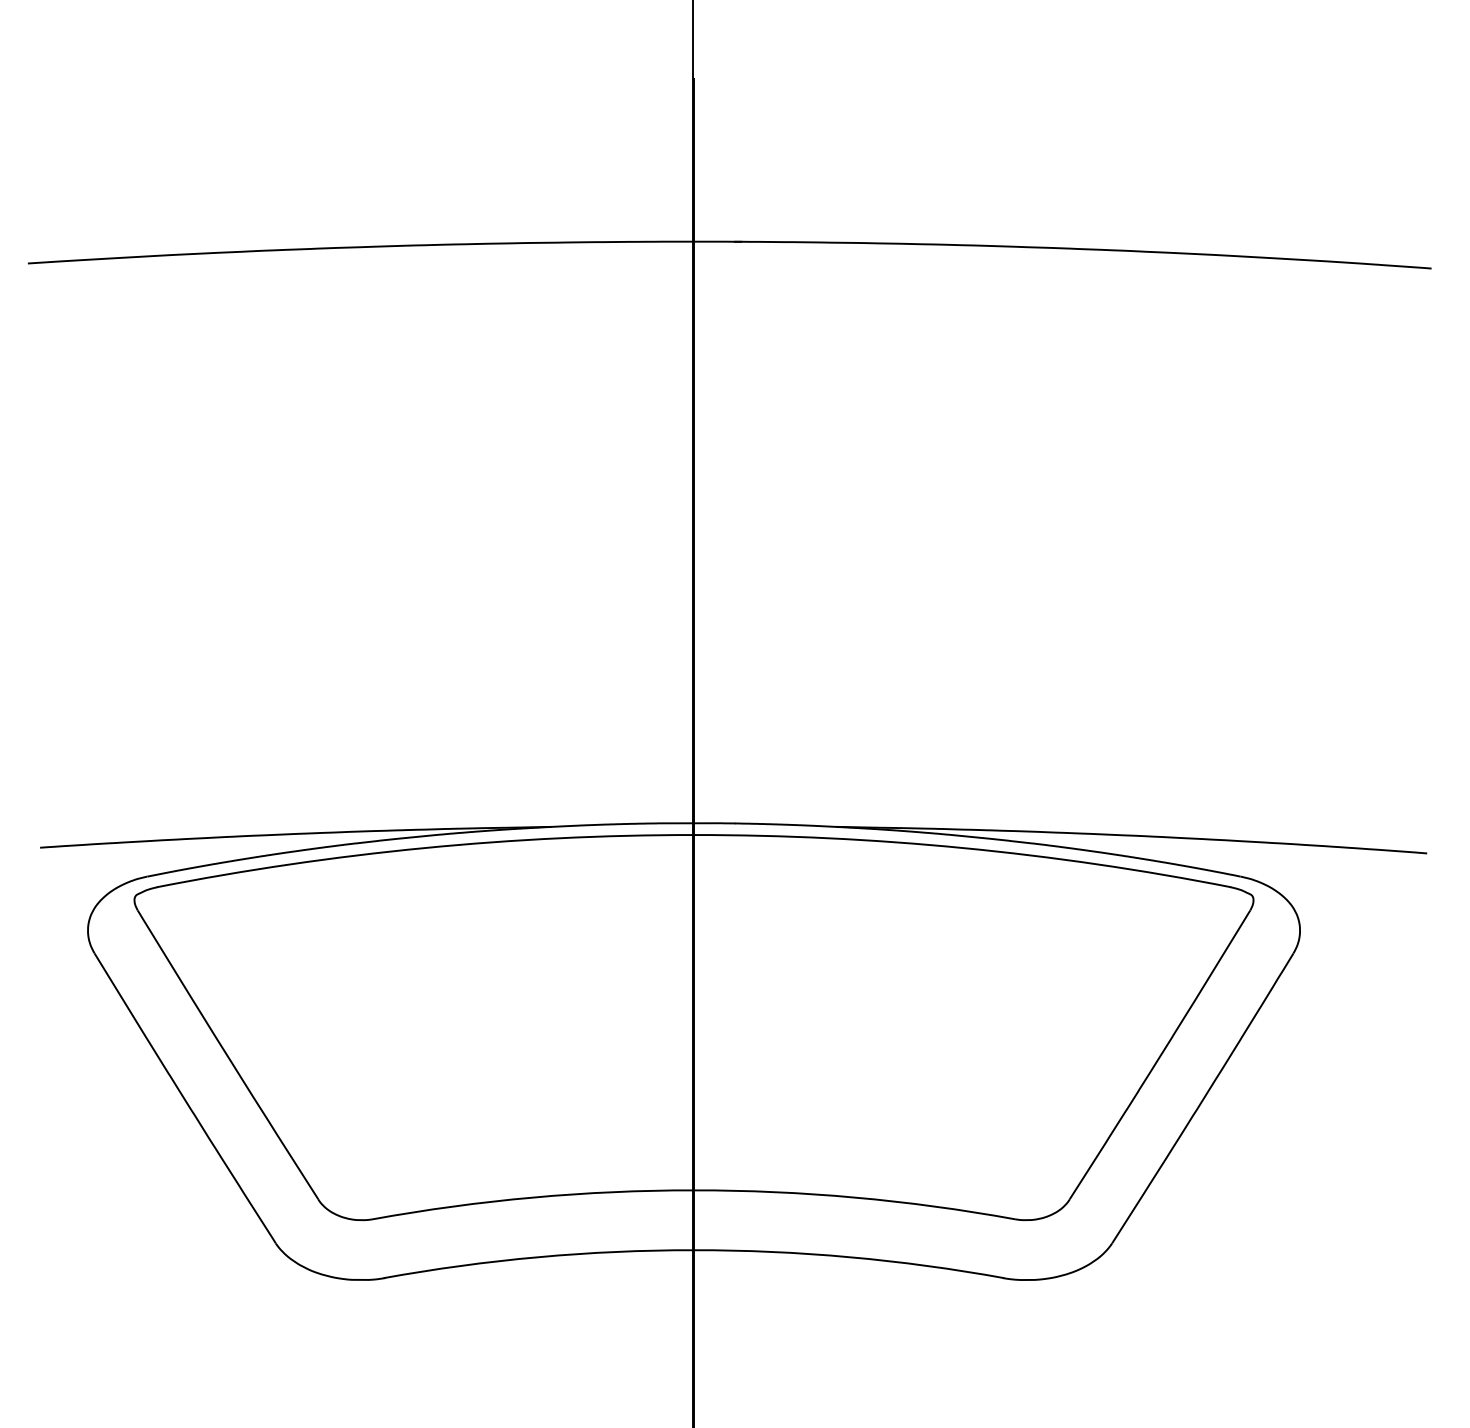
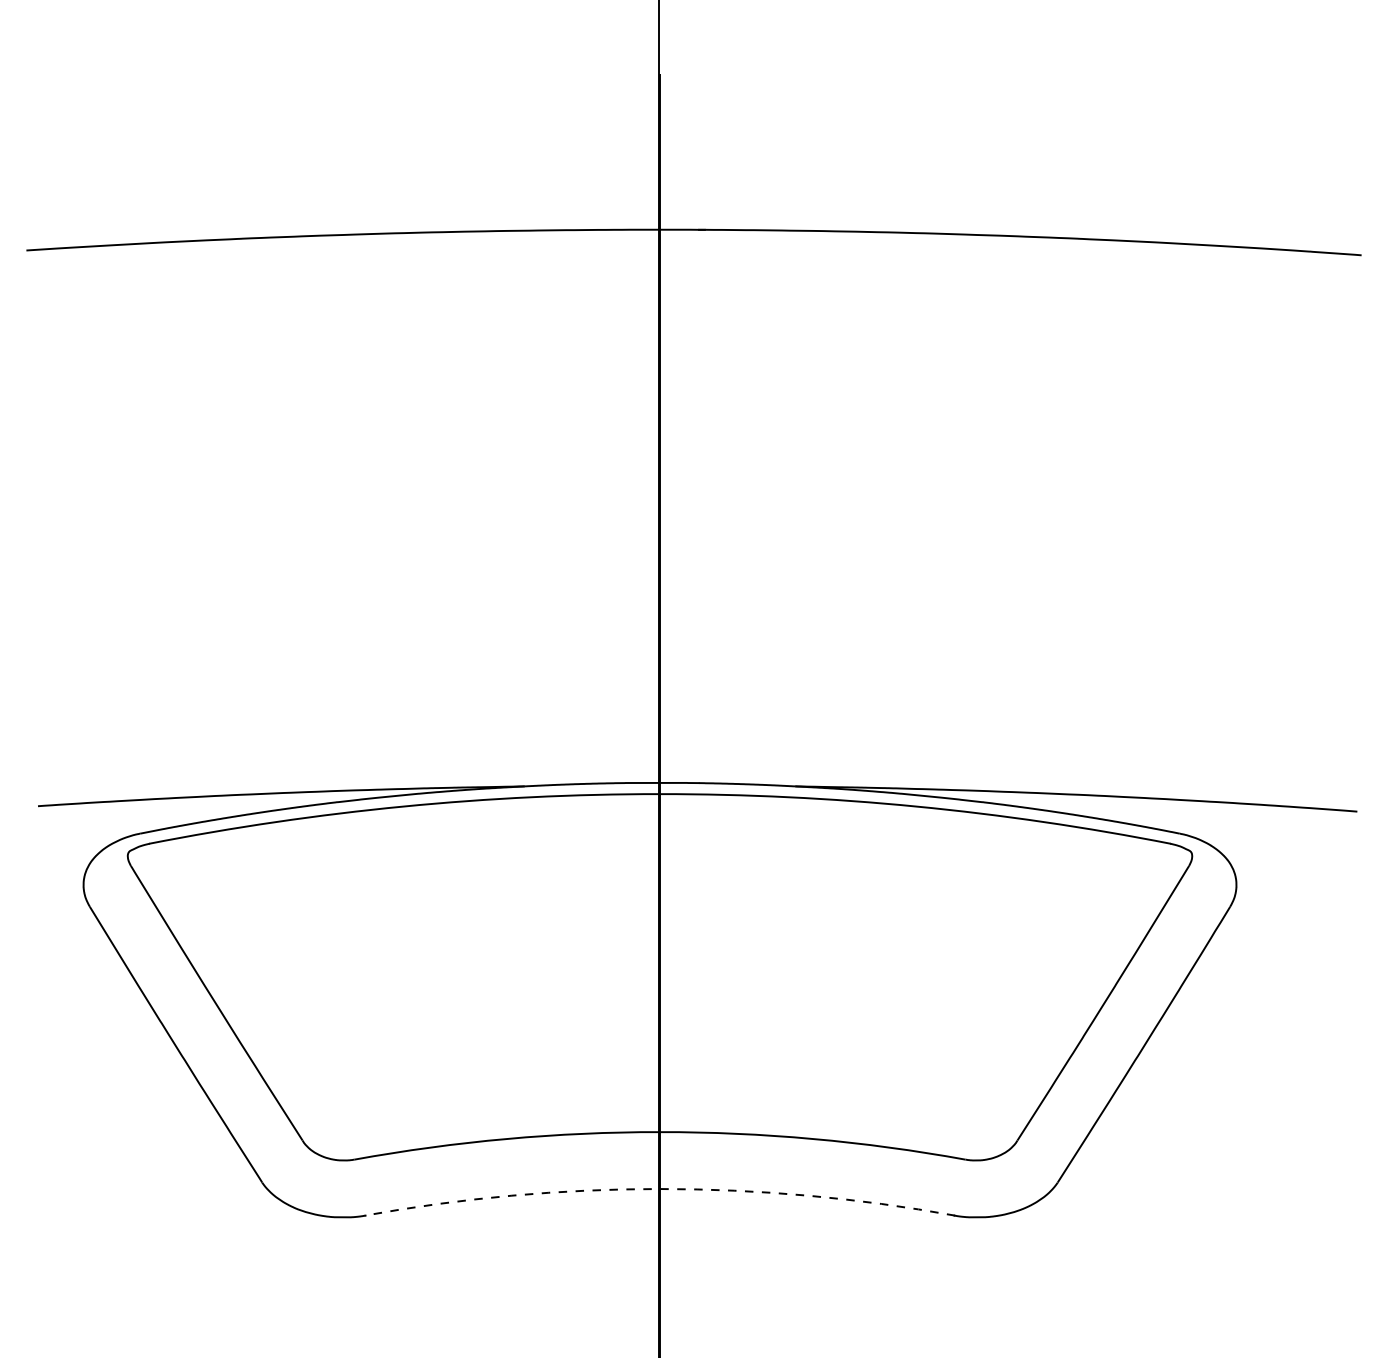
arc: (693, 1250) -> (659, 1189), solid -> dashed

